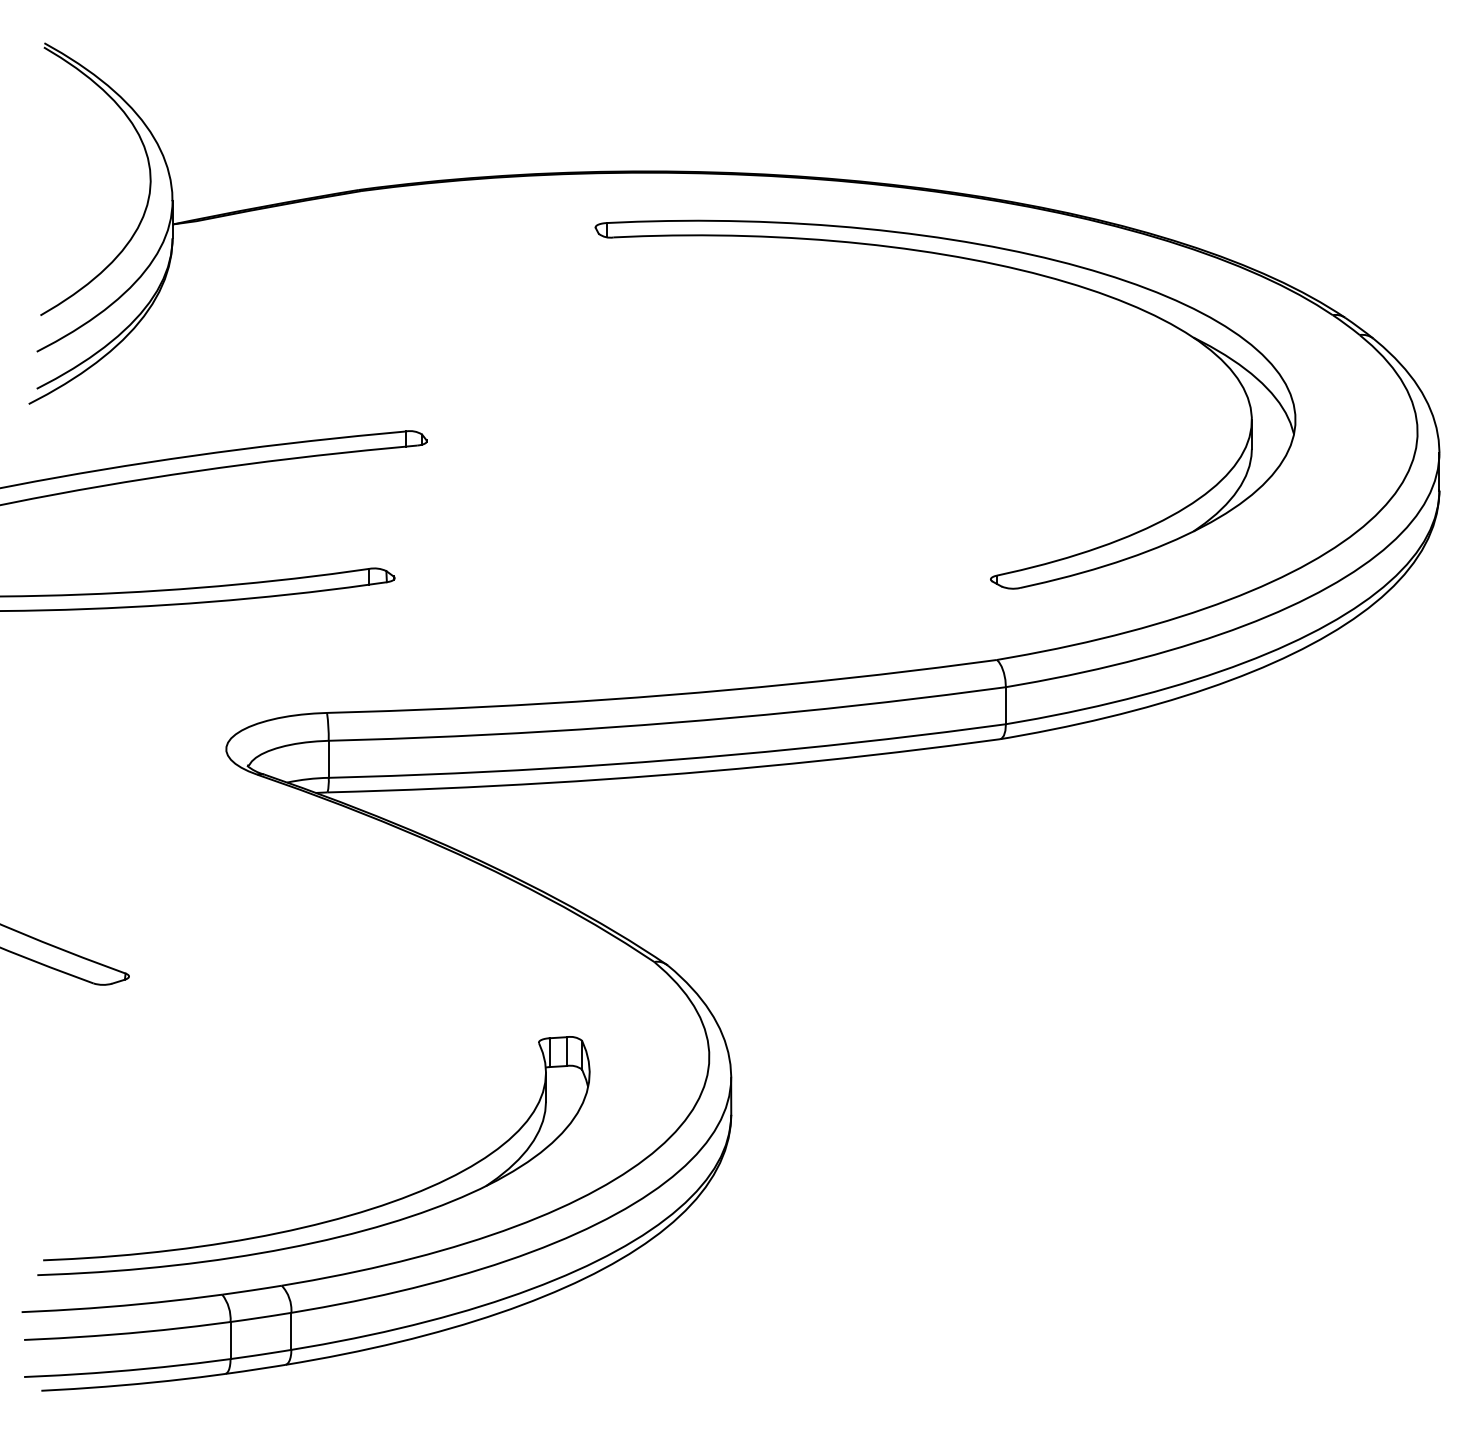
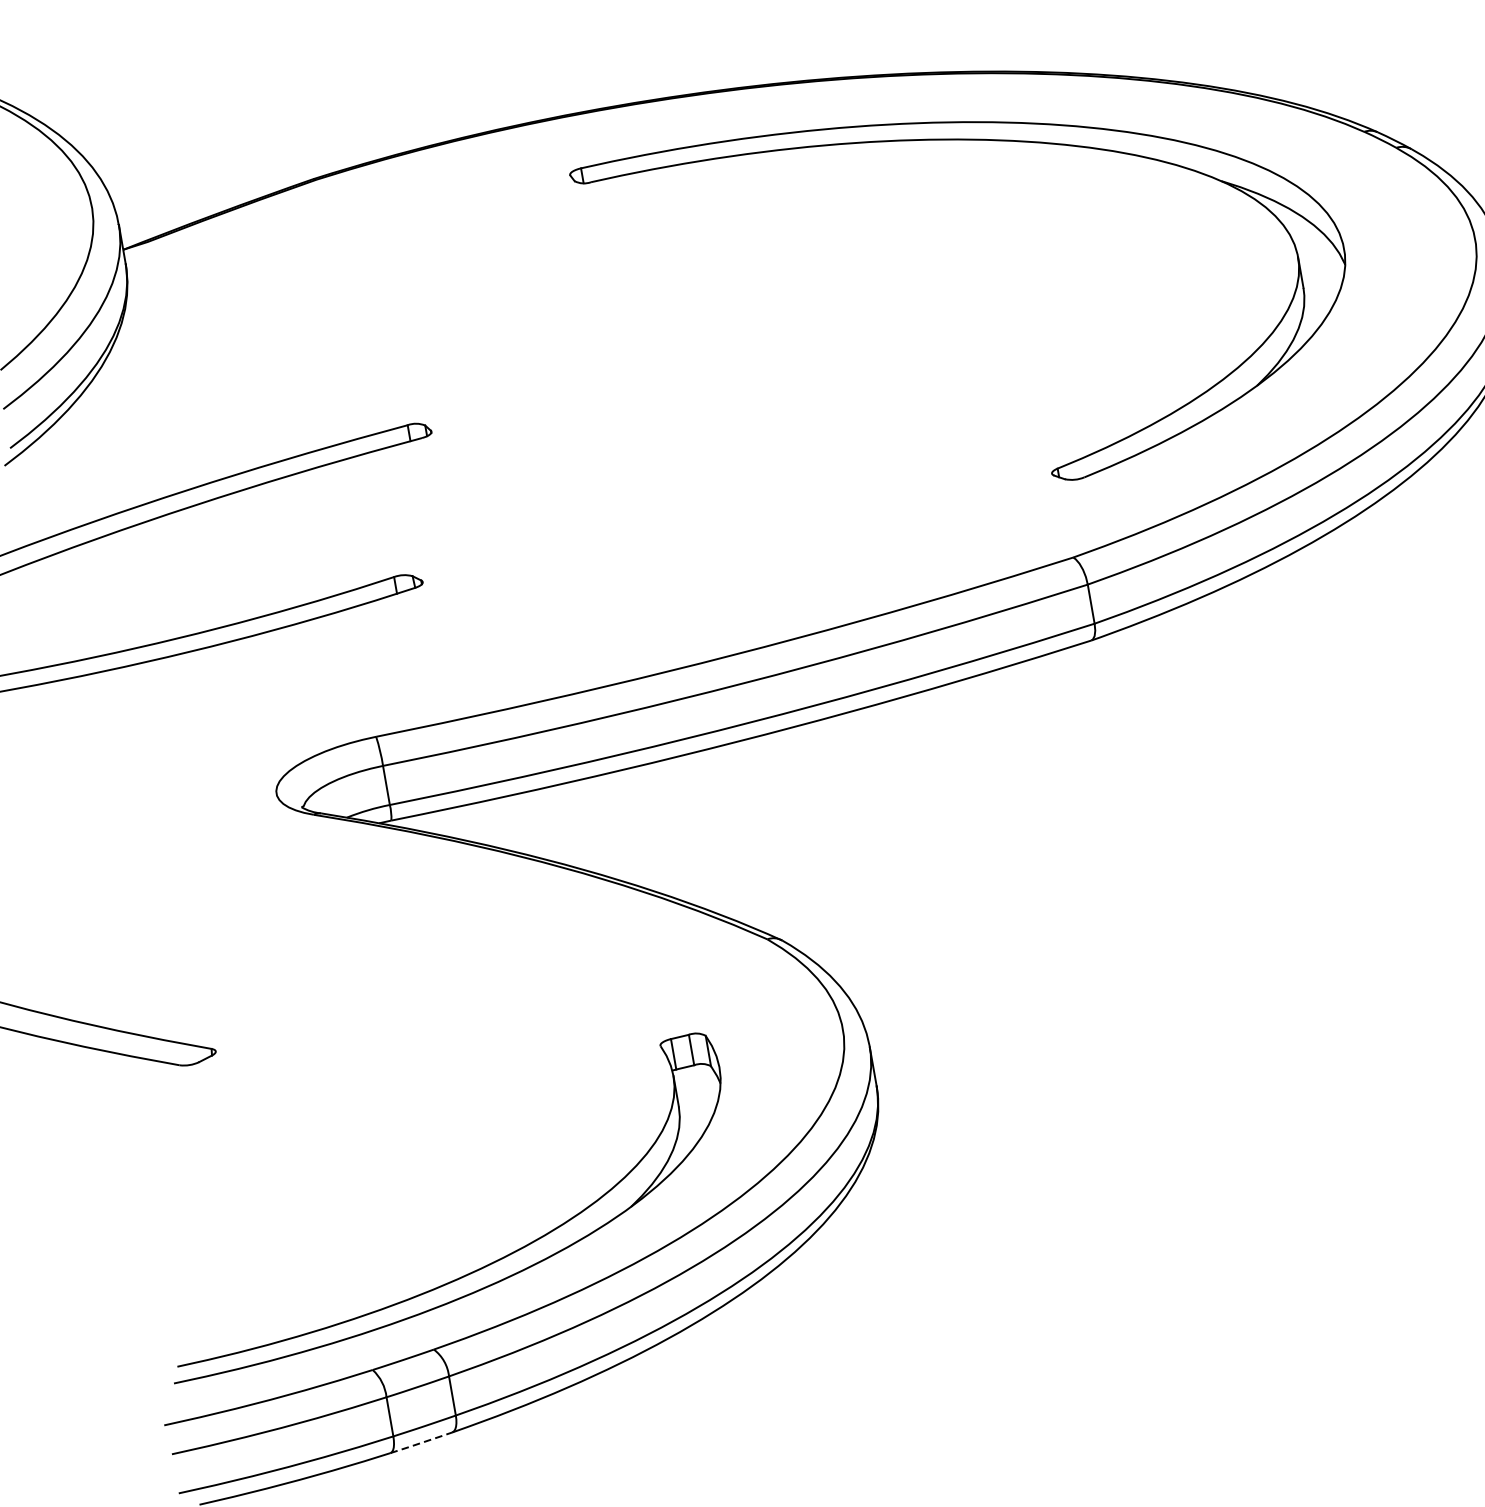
line: (255, 1369) -> (421, 1442), solid -> dashed

